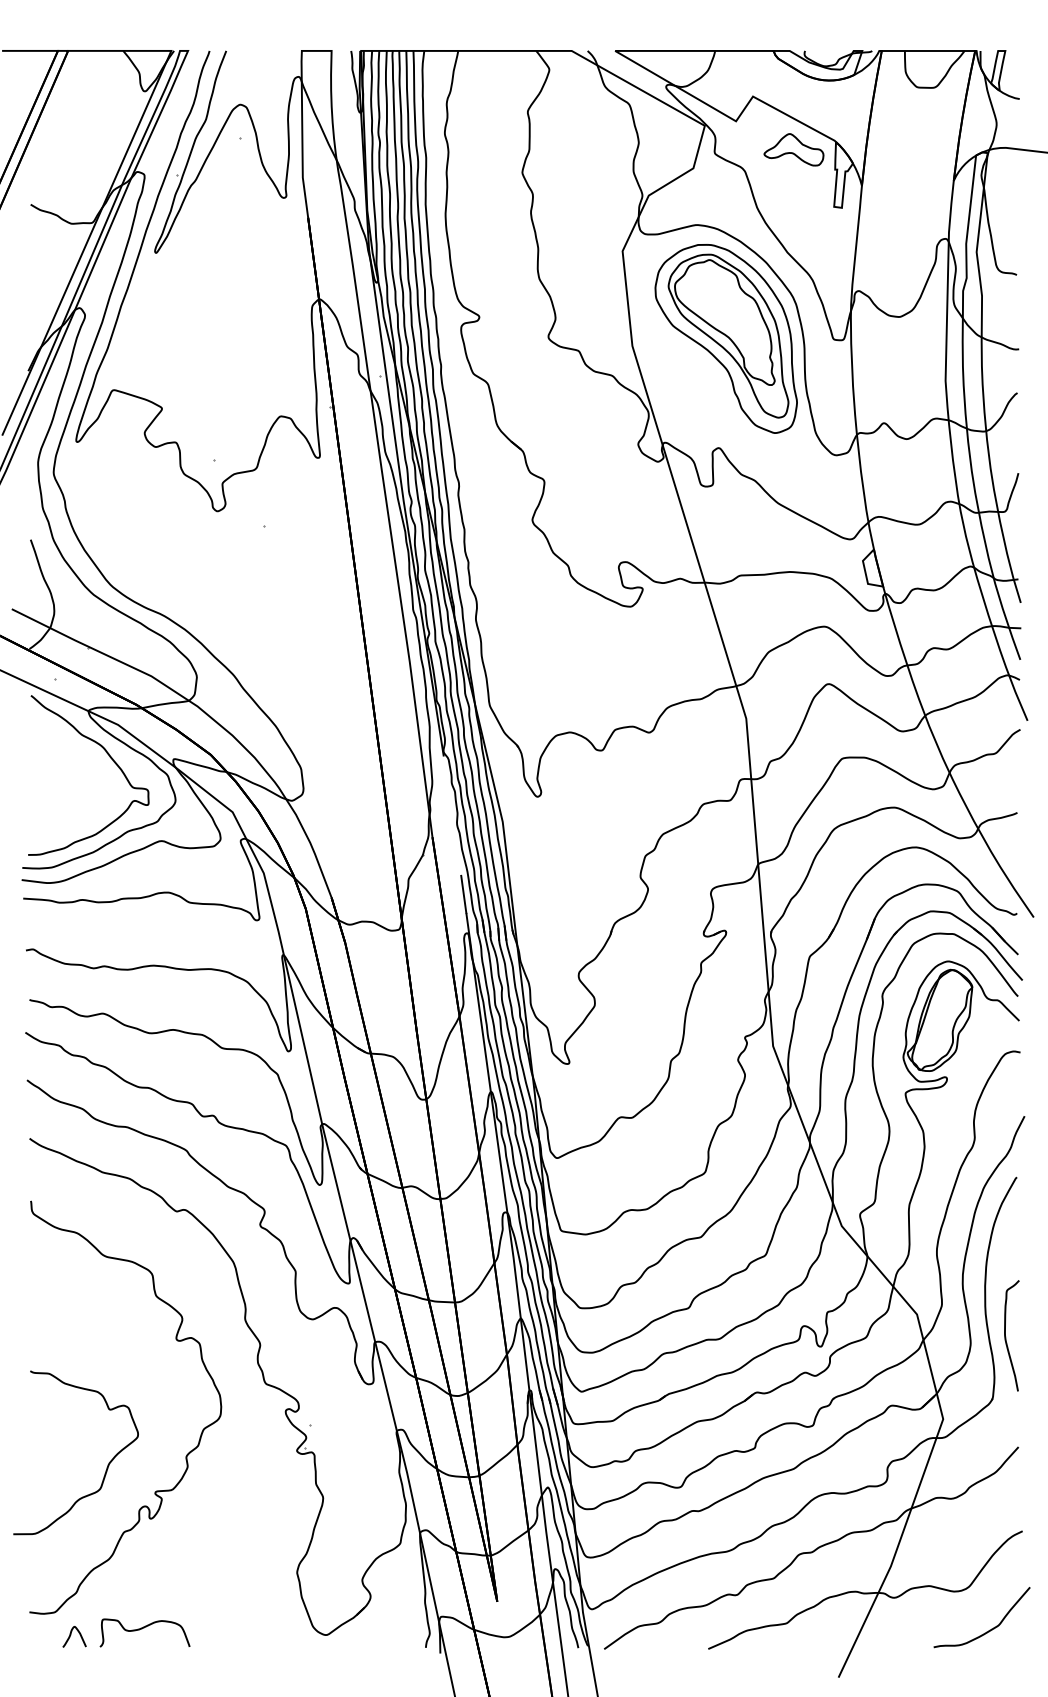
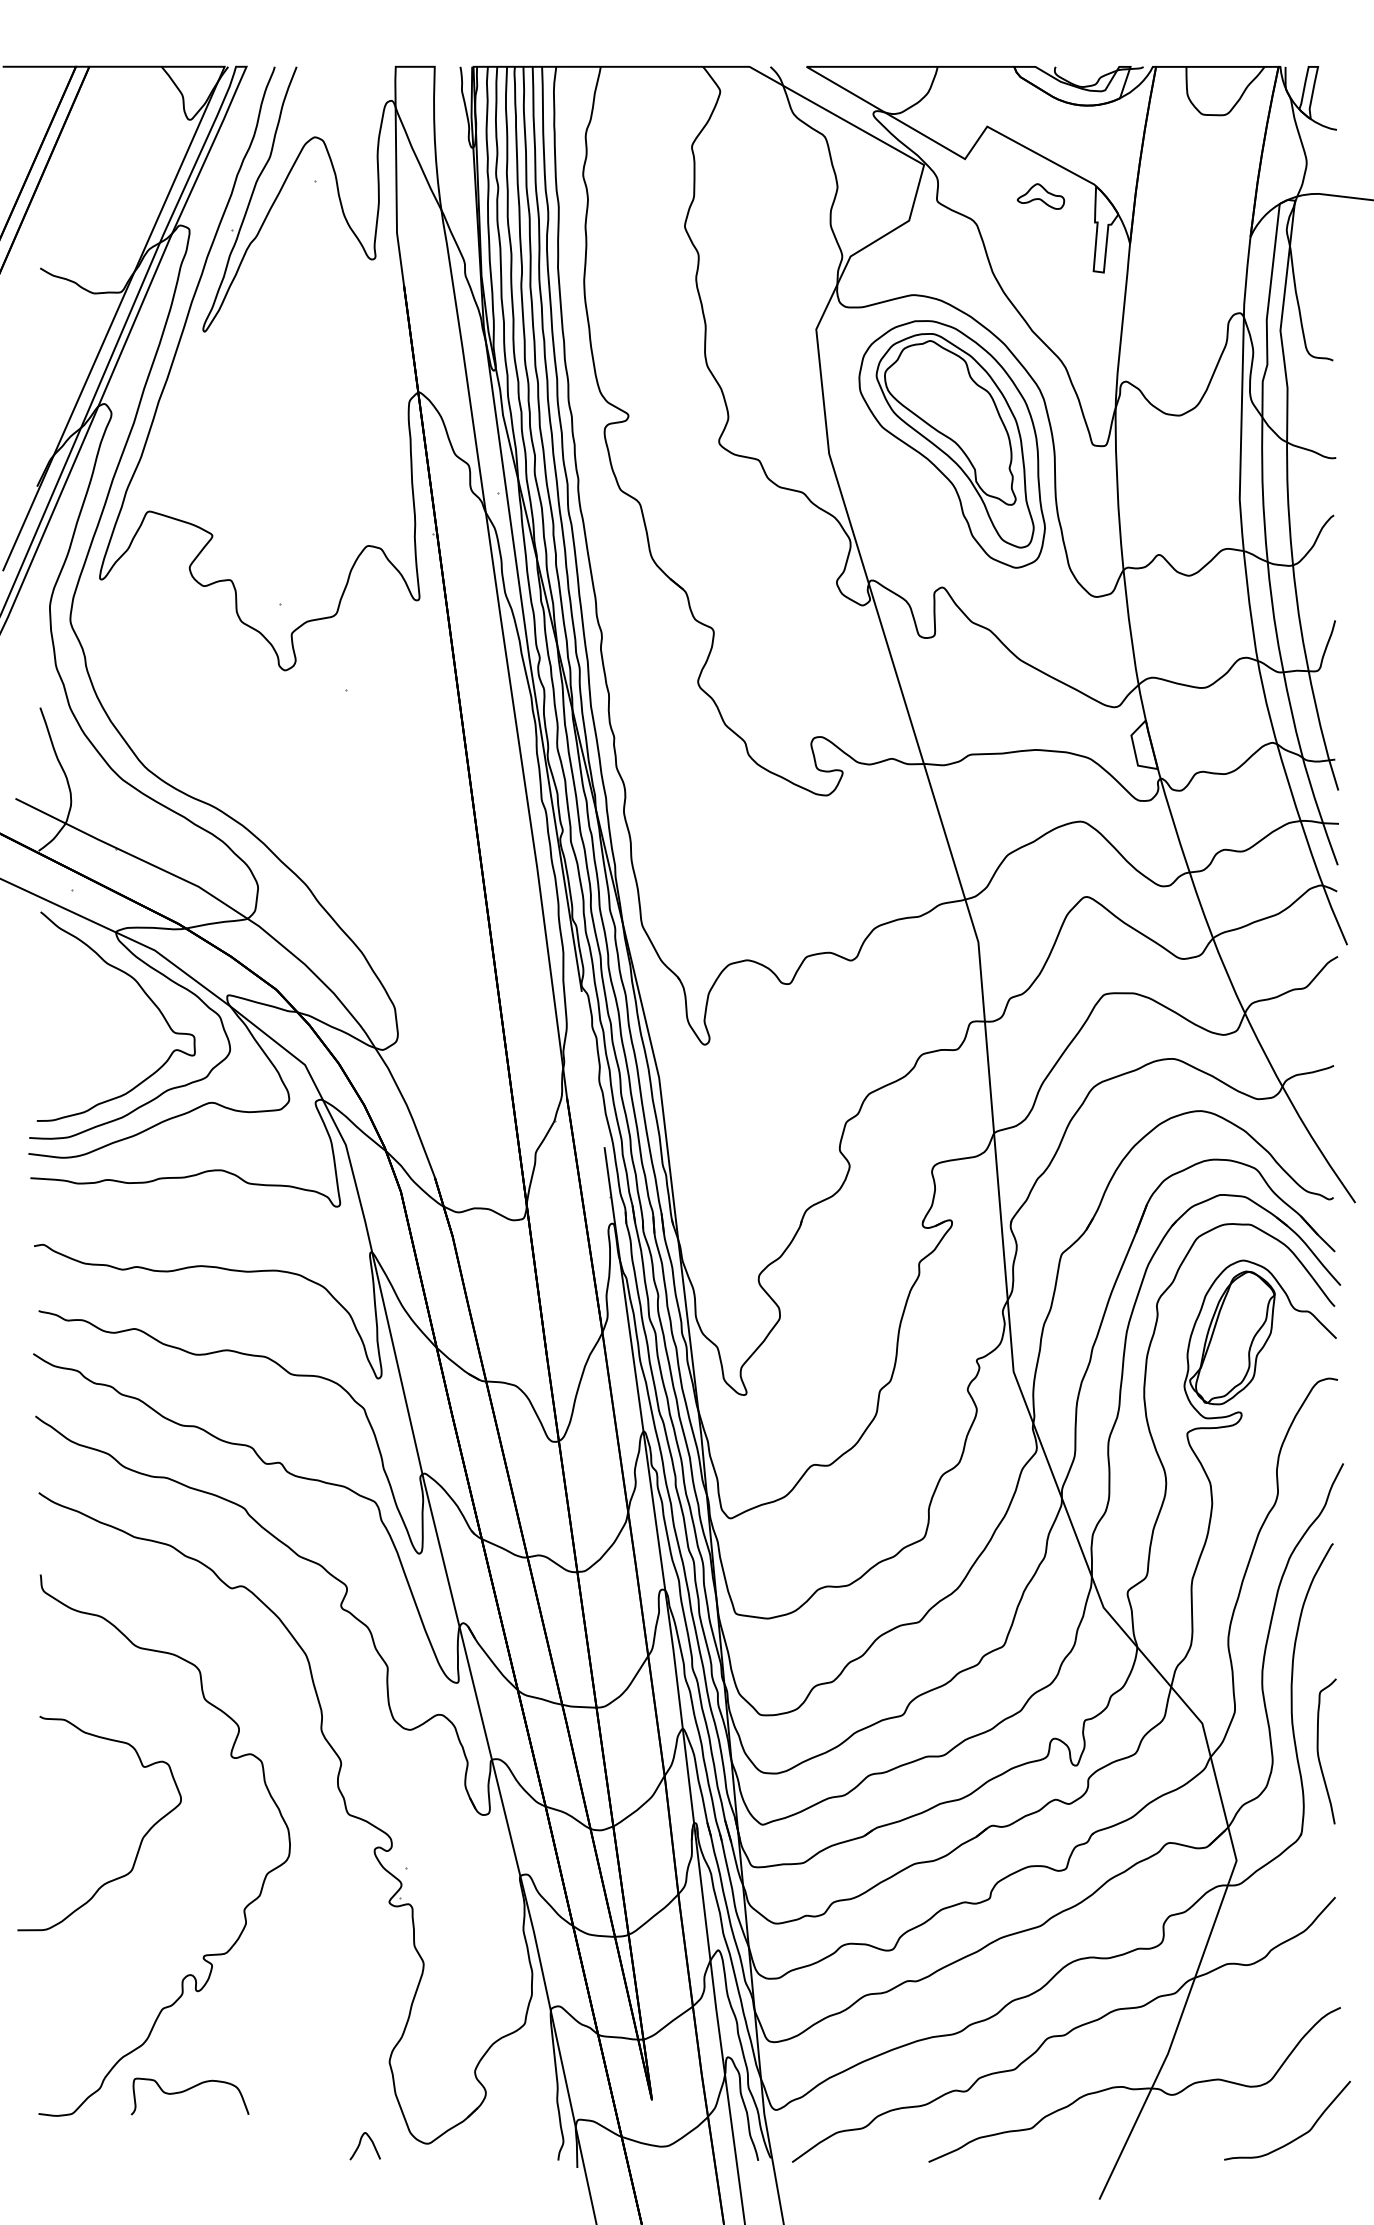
part: (793, 149) -> (1040, 196), size x0.6
curve: (107, 1464) -> (140, 1838), moved
curve: (142, 1629) -> (186, 2091), moved
curve: (71, 1635) -> (361, 2144), moved

